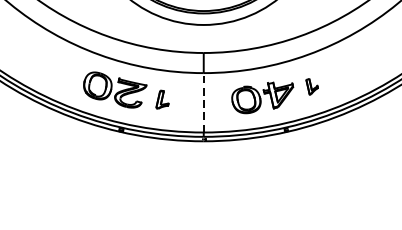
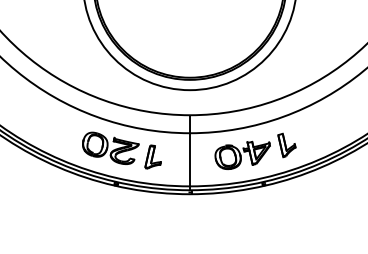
part: (311, 86) -> (286, 145), size x1.67
part: (161, 99) -> (152, 156), size x1.43
line: (204, 102) -> (190, 159), dashed -> solid

